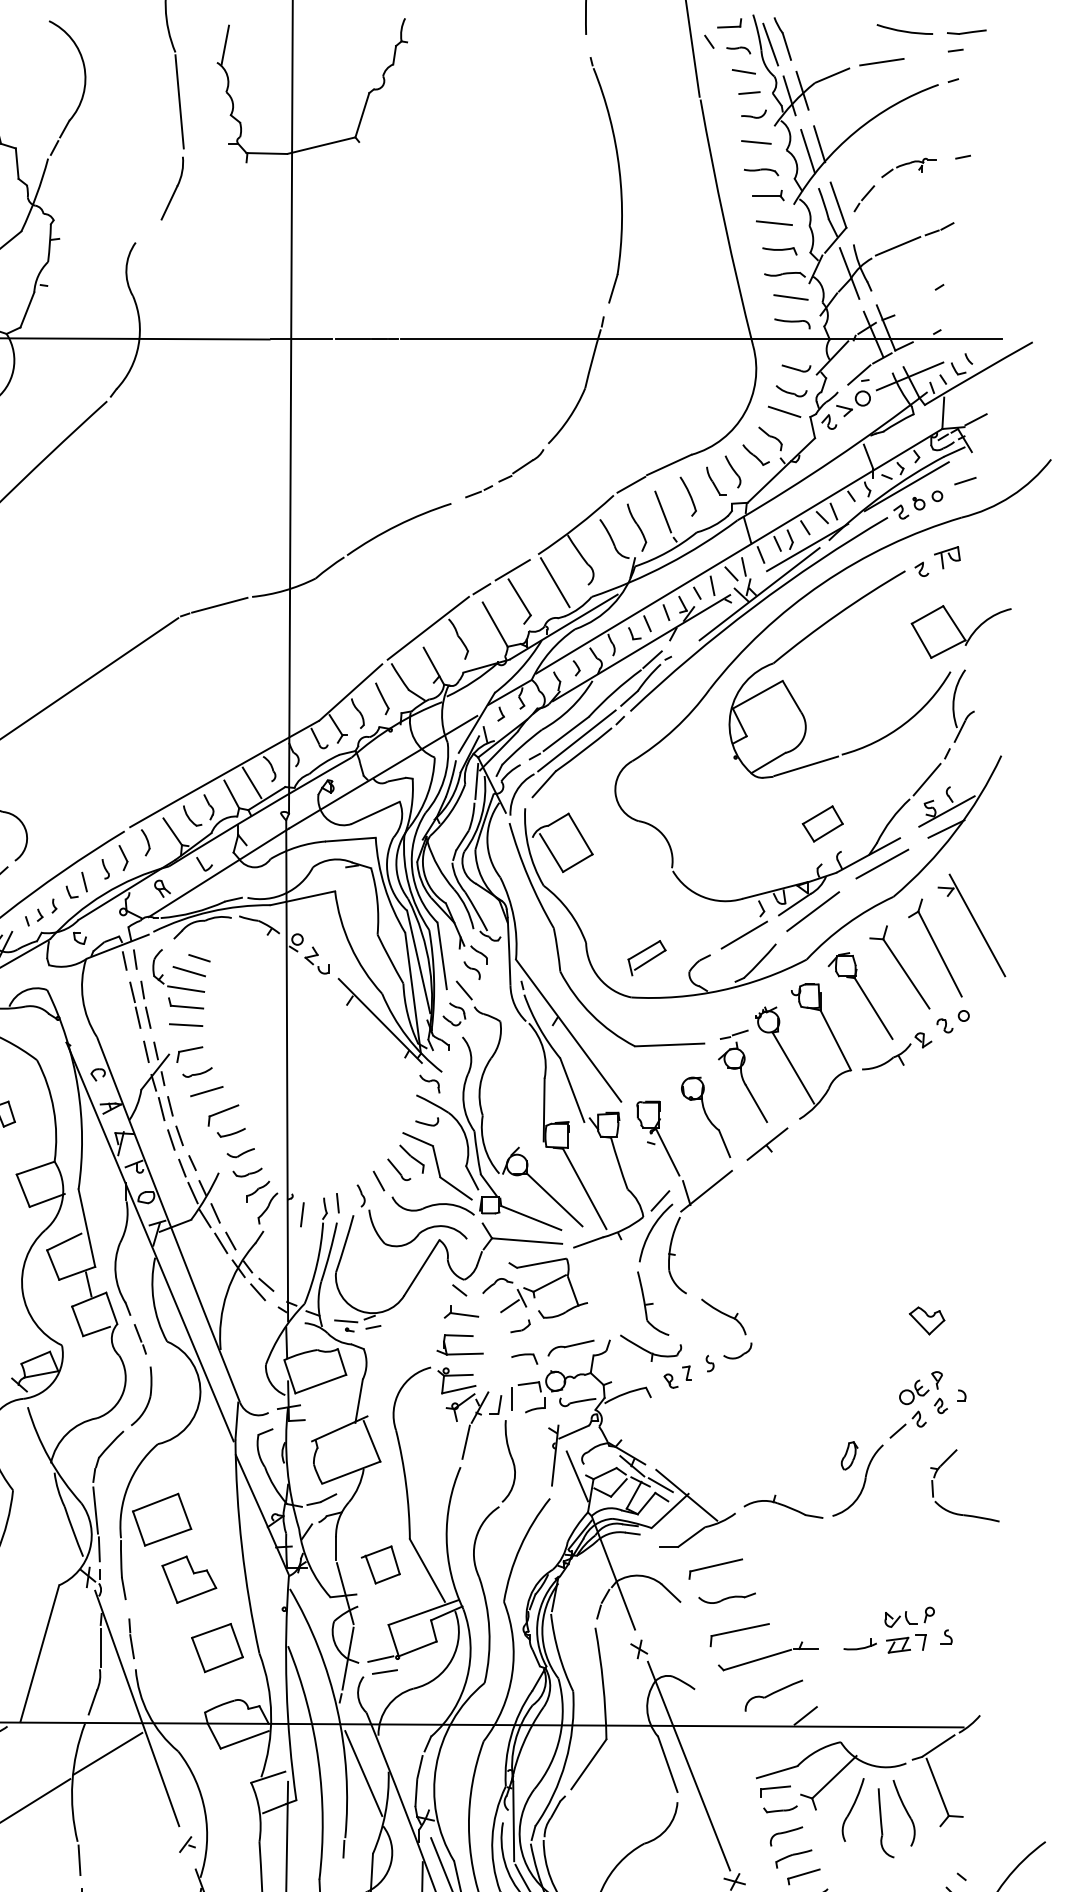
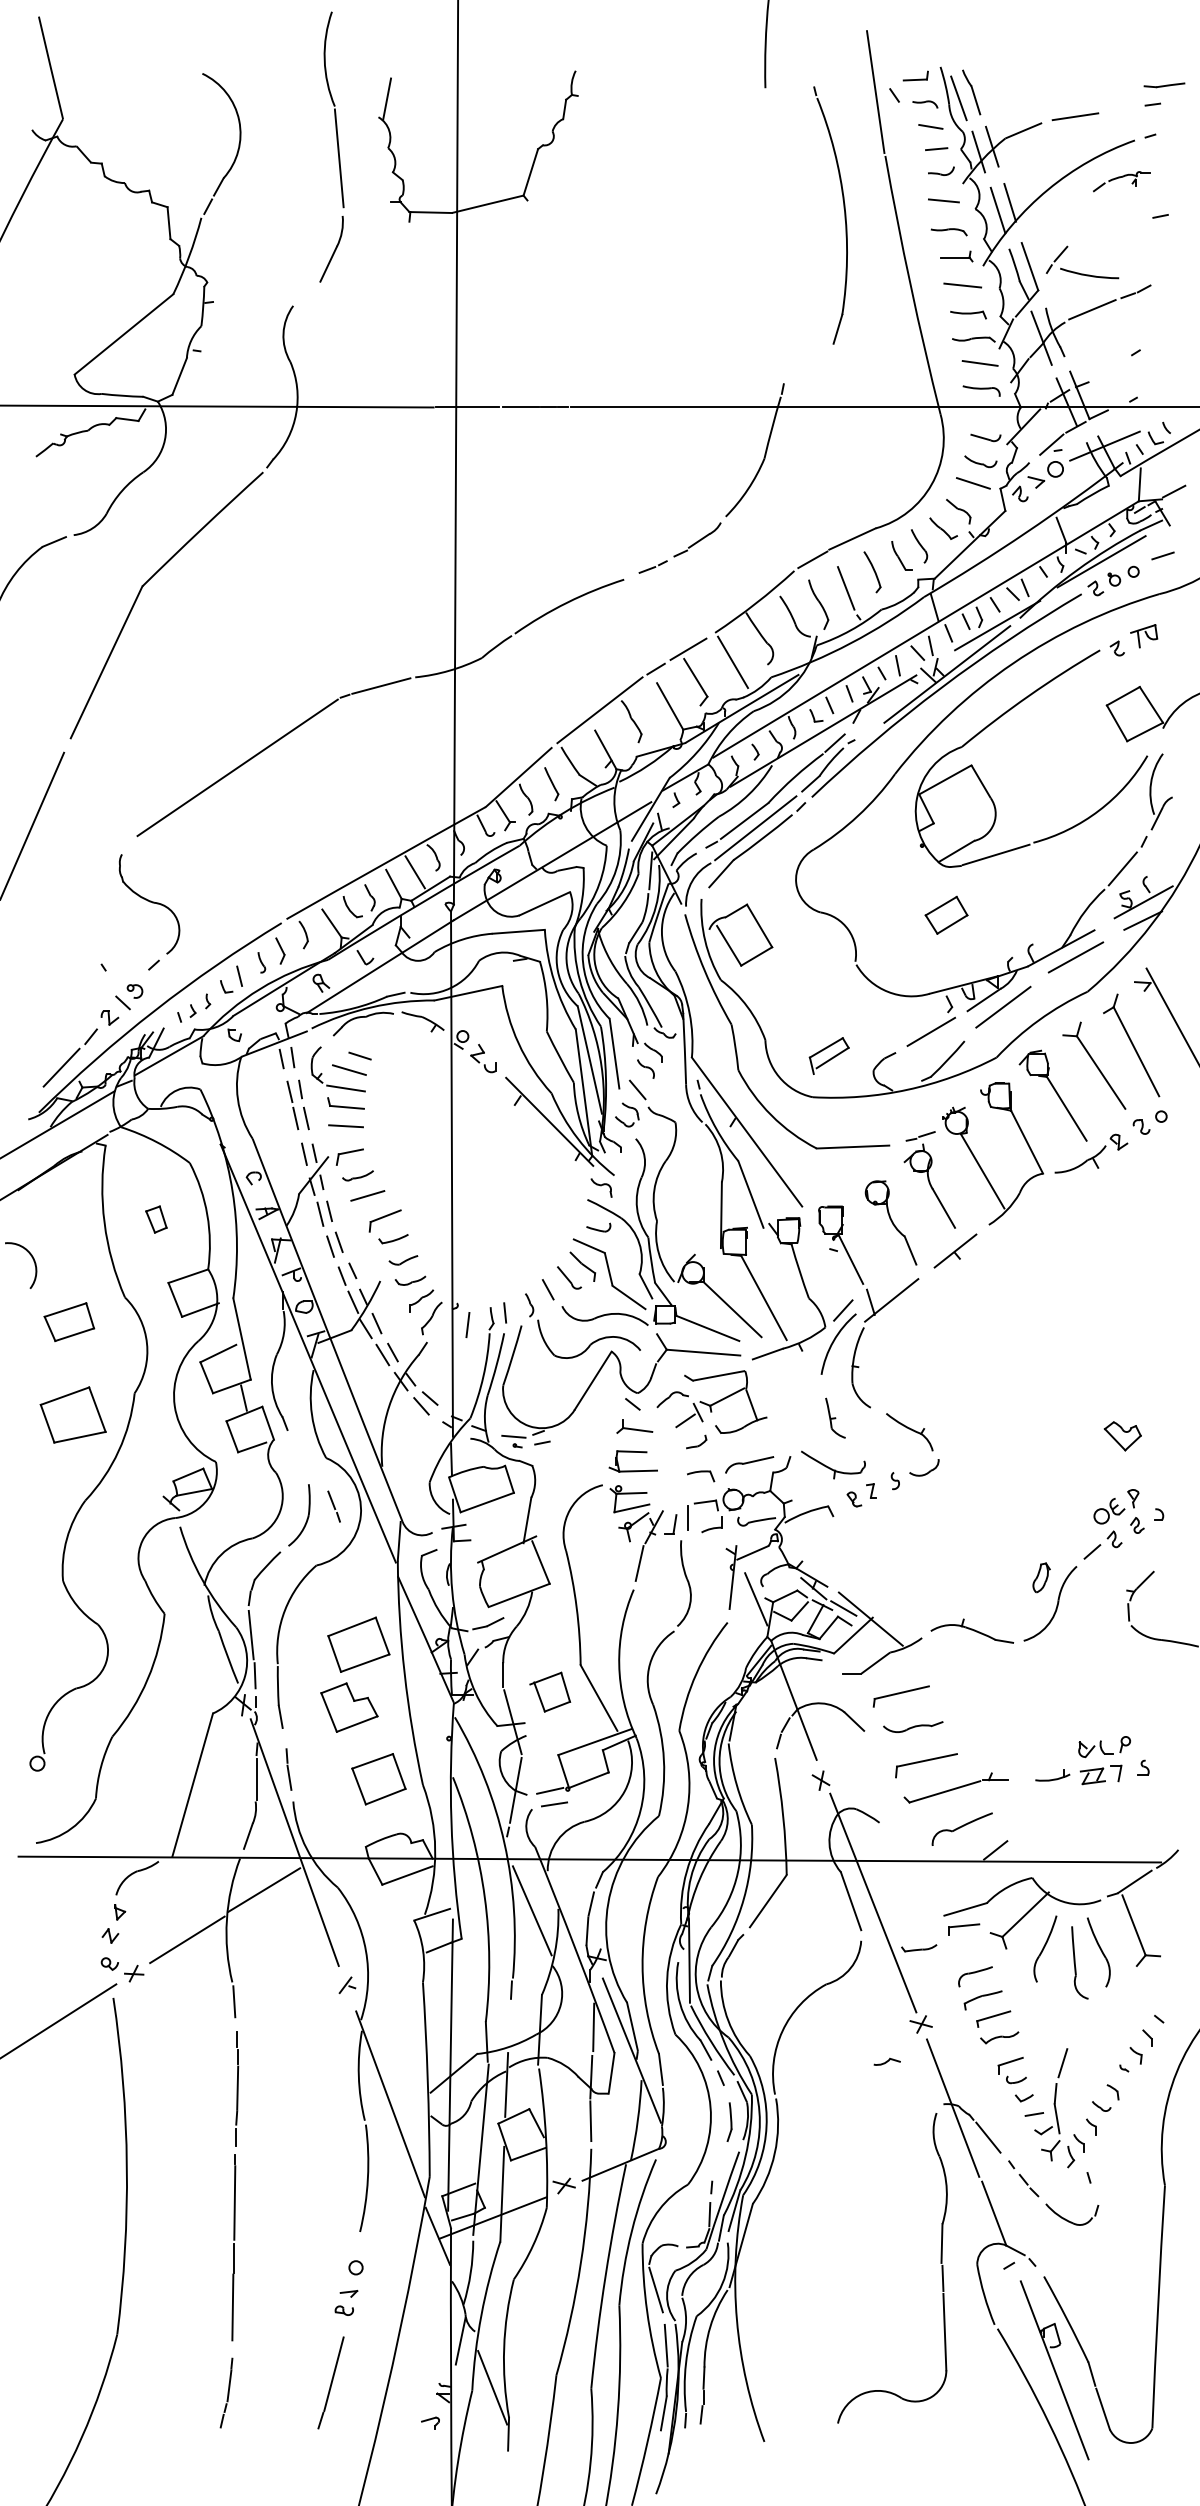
arc: (904, 30) -> (1089, 274), moved
part: (908, 167) -> (1121, 181), moved
part: (619, 180) -> (844, 215), moved
part: (822, 823) -> (946, 914), moved
part: (652, 1302) -> (835, 1417), size x0.6
line: (139, 1339) -> (333, 1506), moved
part: (161, 1519) -> (358, 1644), moved
part: (780, 1809) -> (919, 1948), moved

